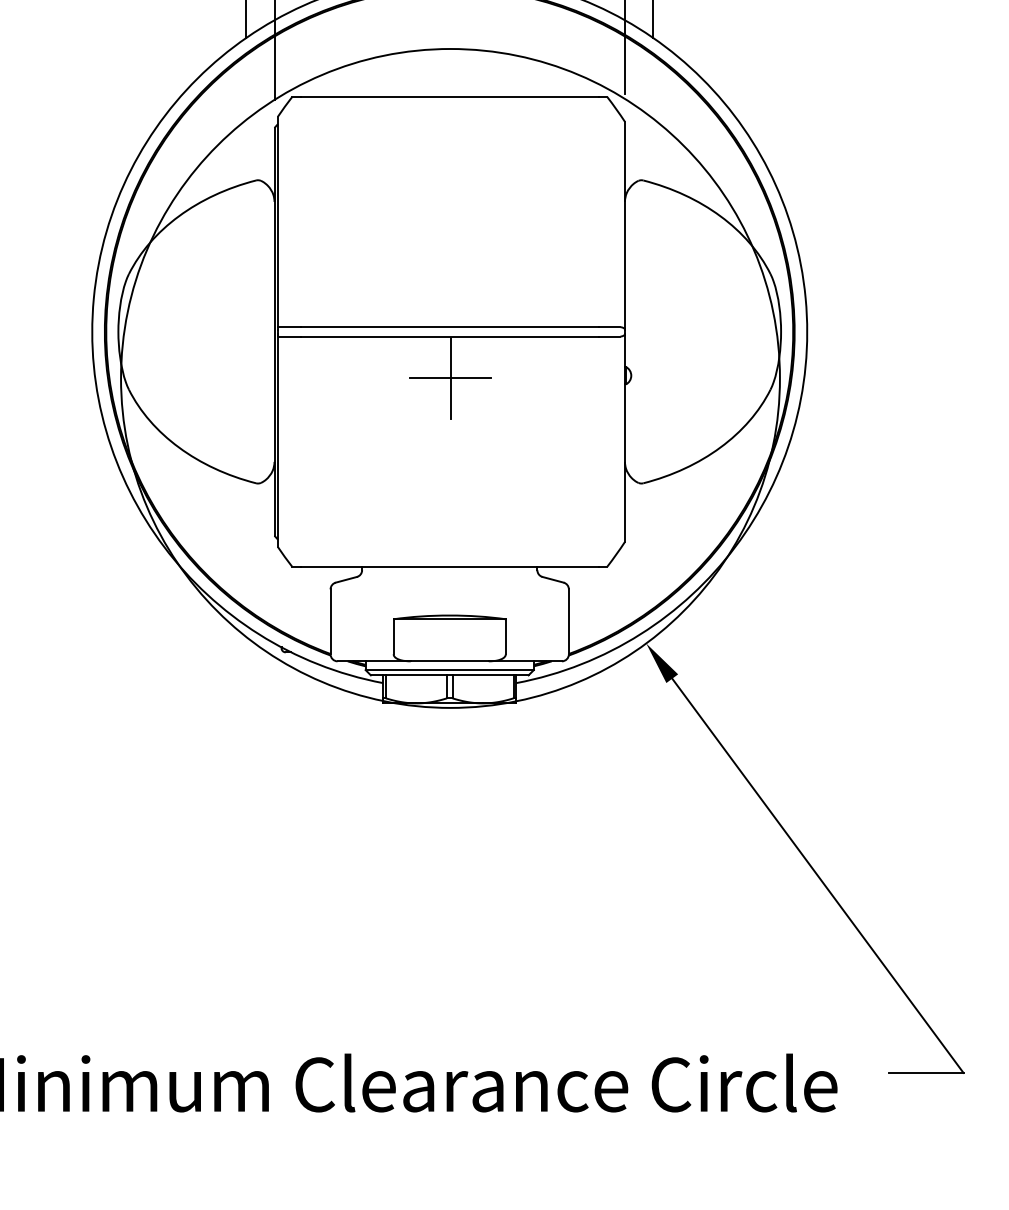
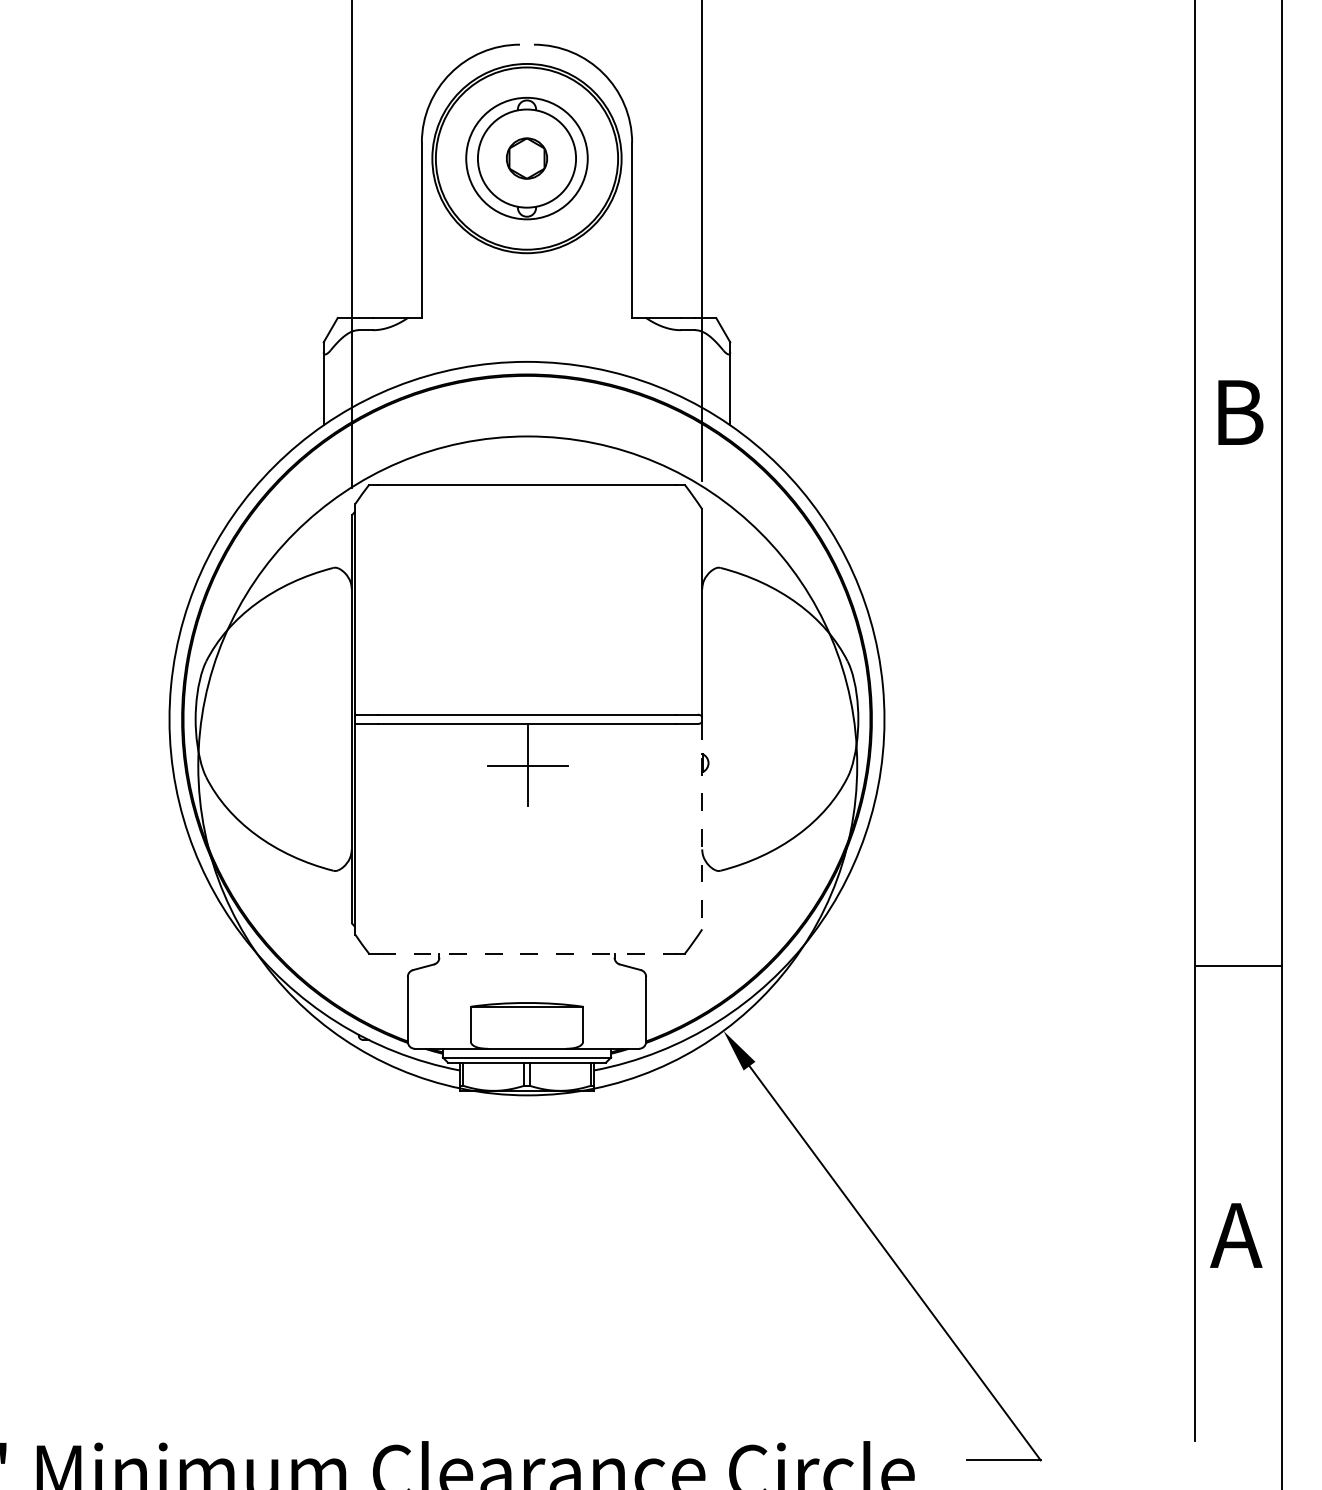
line: (625, 438) -> (702, 825), solid -> dashed
line: (450, 567) -> (527, 954), solid -> dashed

